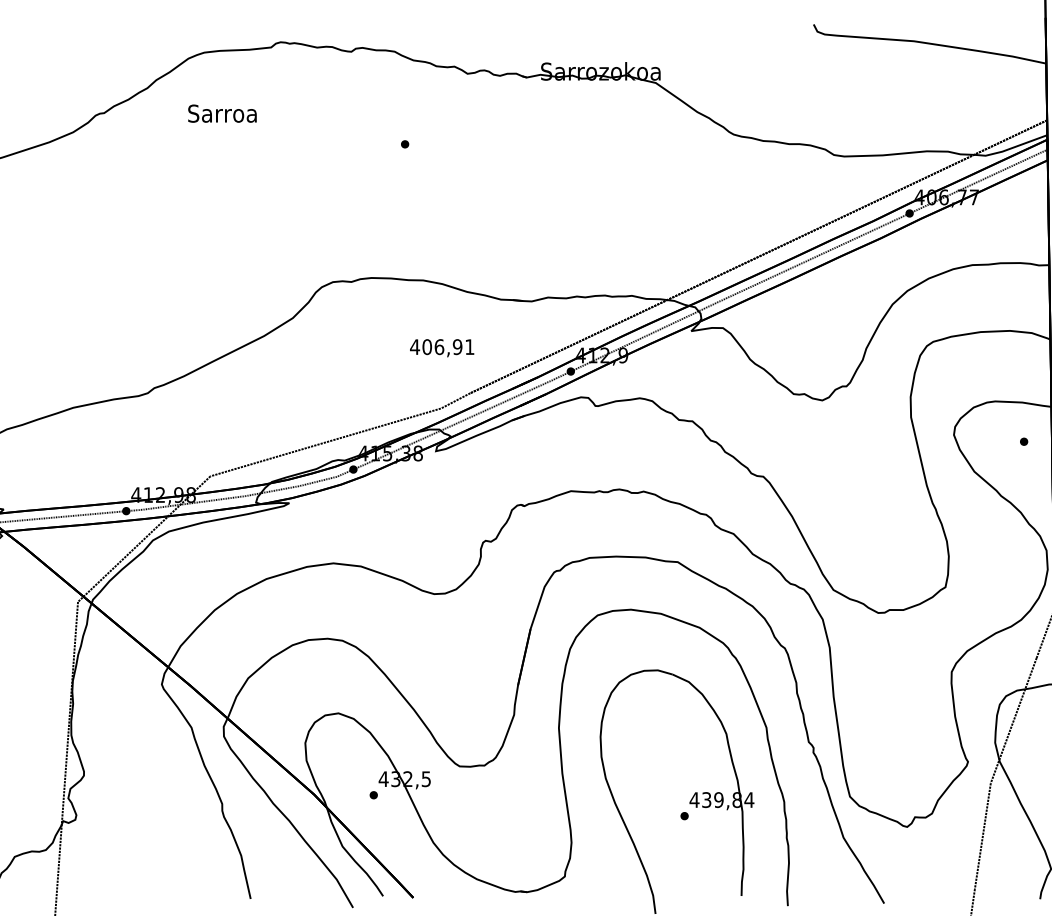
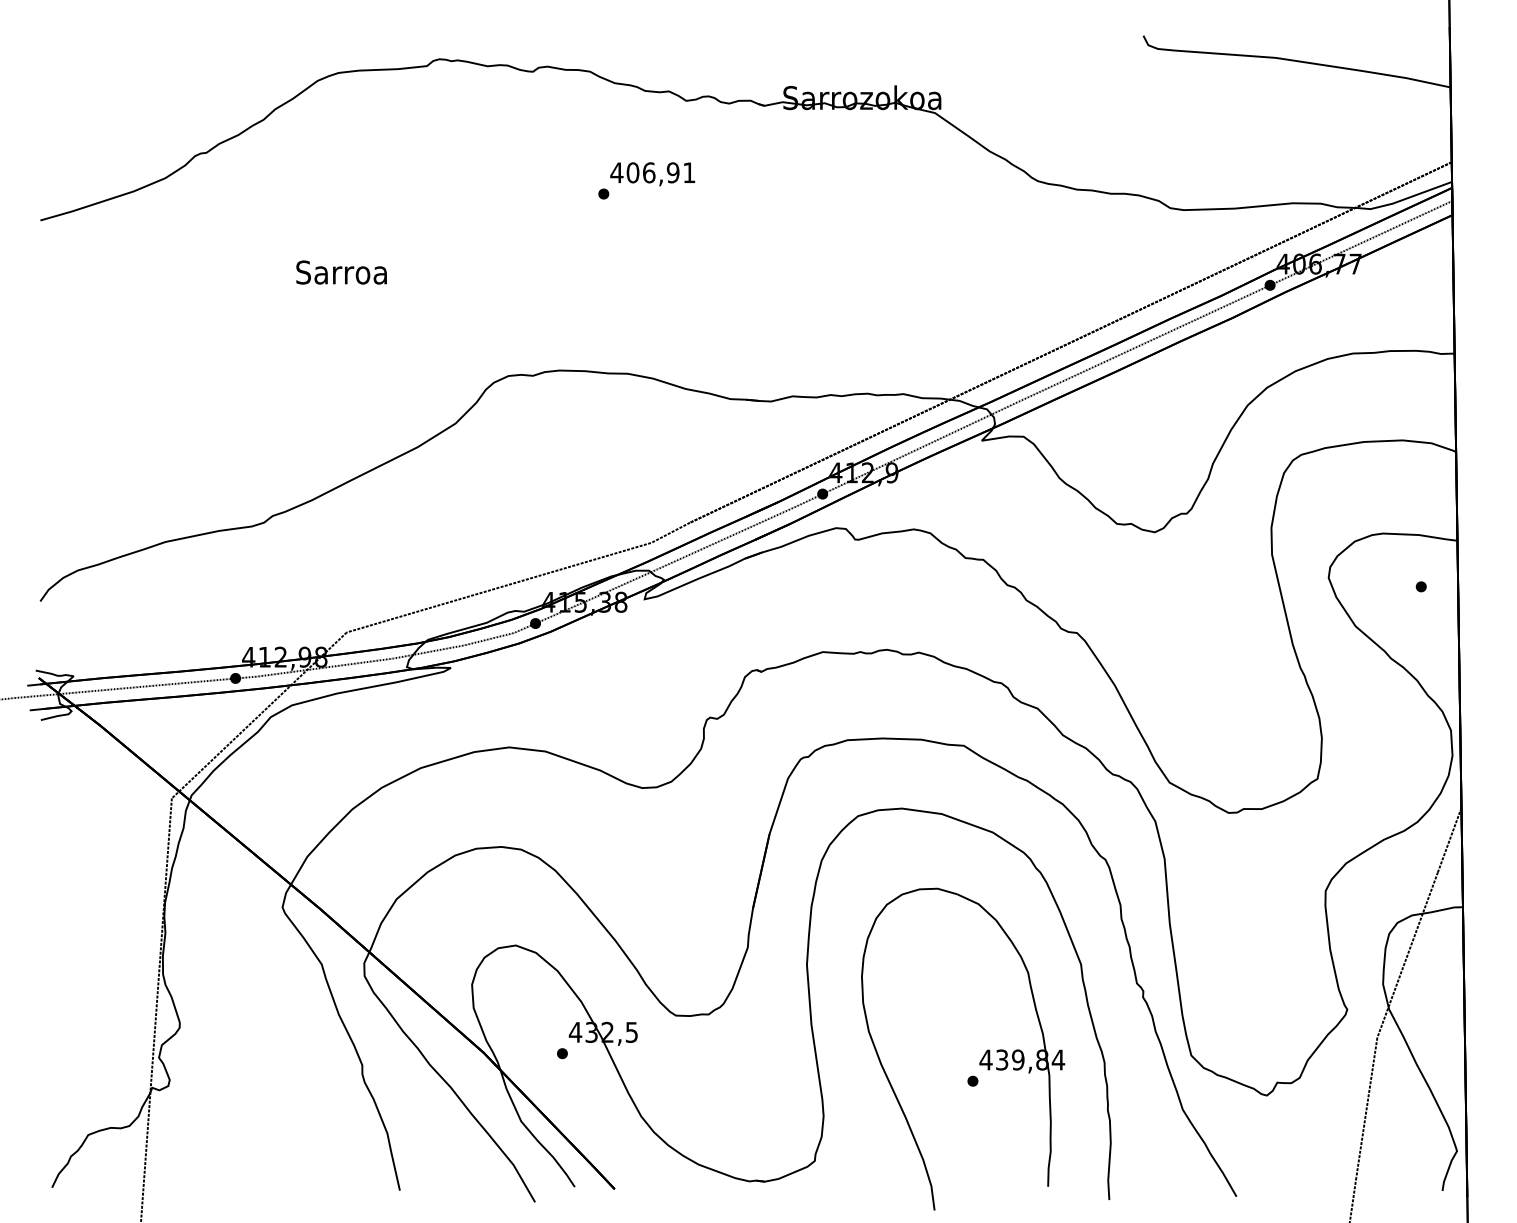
text: (222, 113) -> (341, 272), moved
text: (441, 348) -> (652, 174), moved

